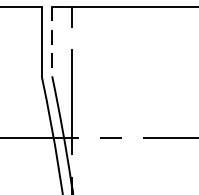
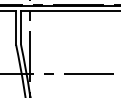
line: (51, 40) -> (20, 27), dashed -> solid

